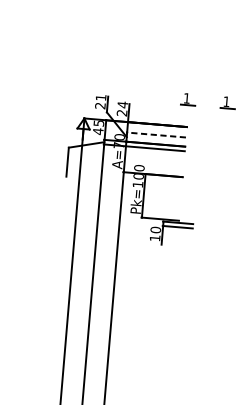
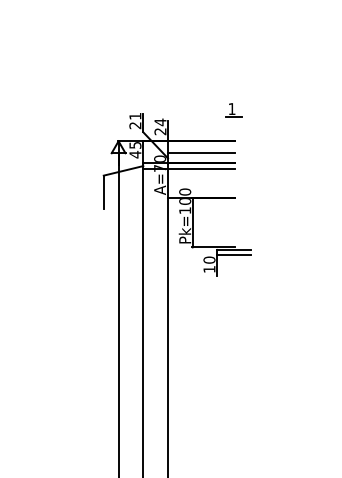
part: (227, 103) -> (278, 110), removed
line: (156, 135) -> (201, 153), dashed -> solid

